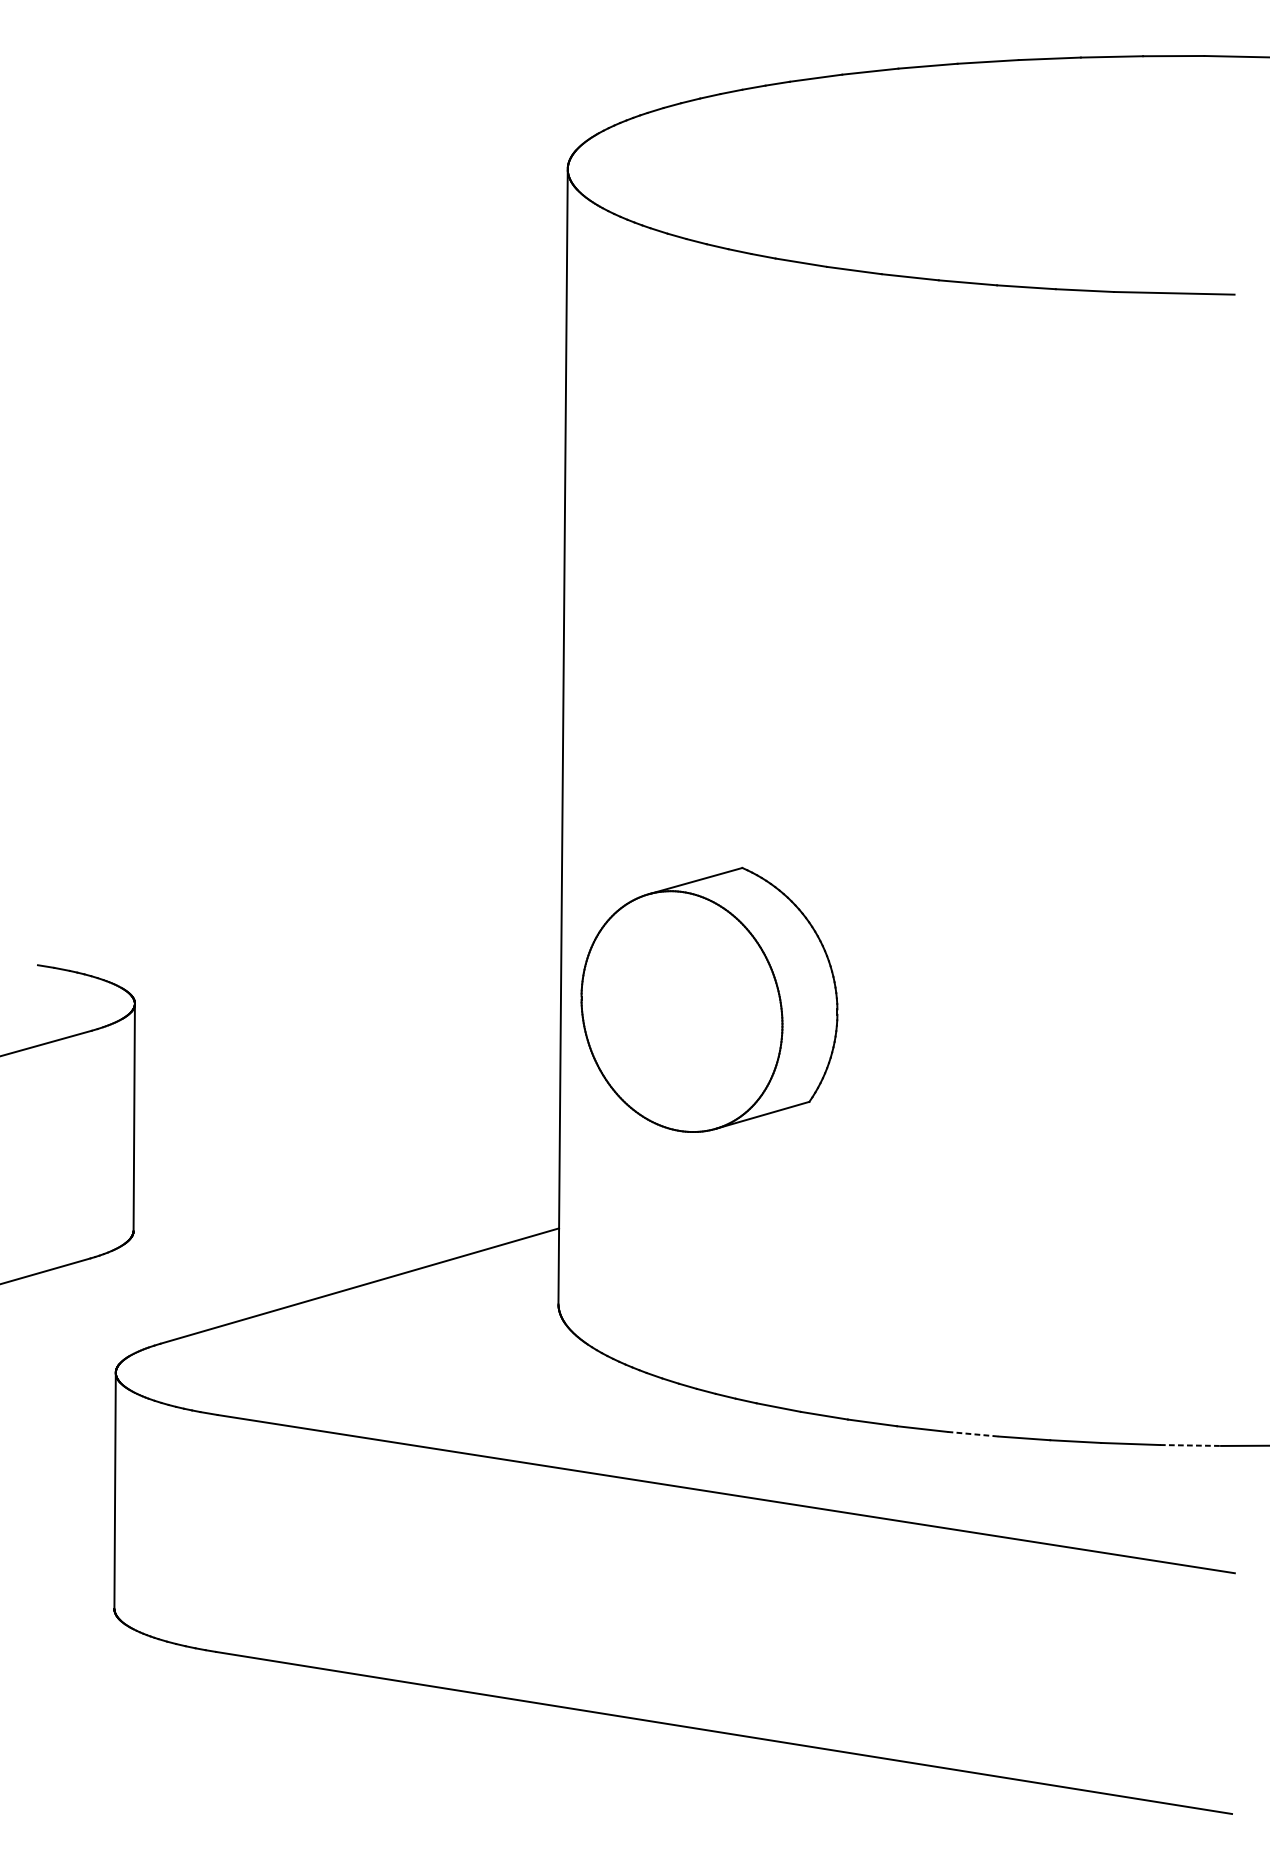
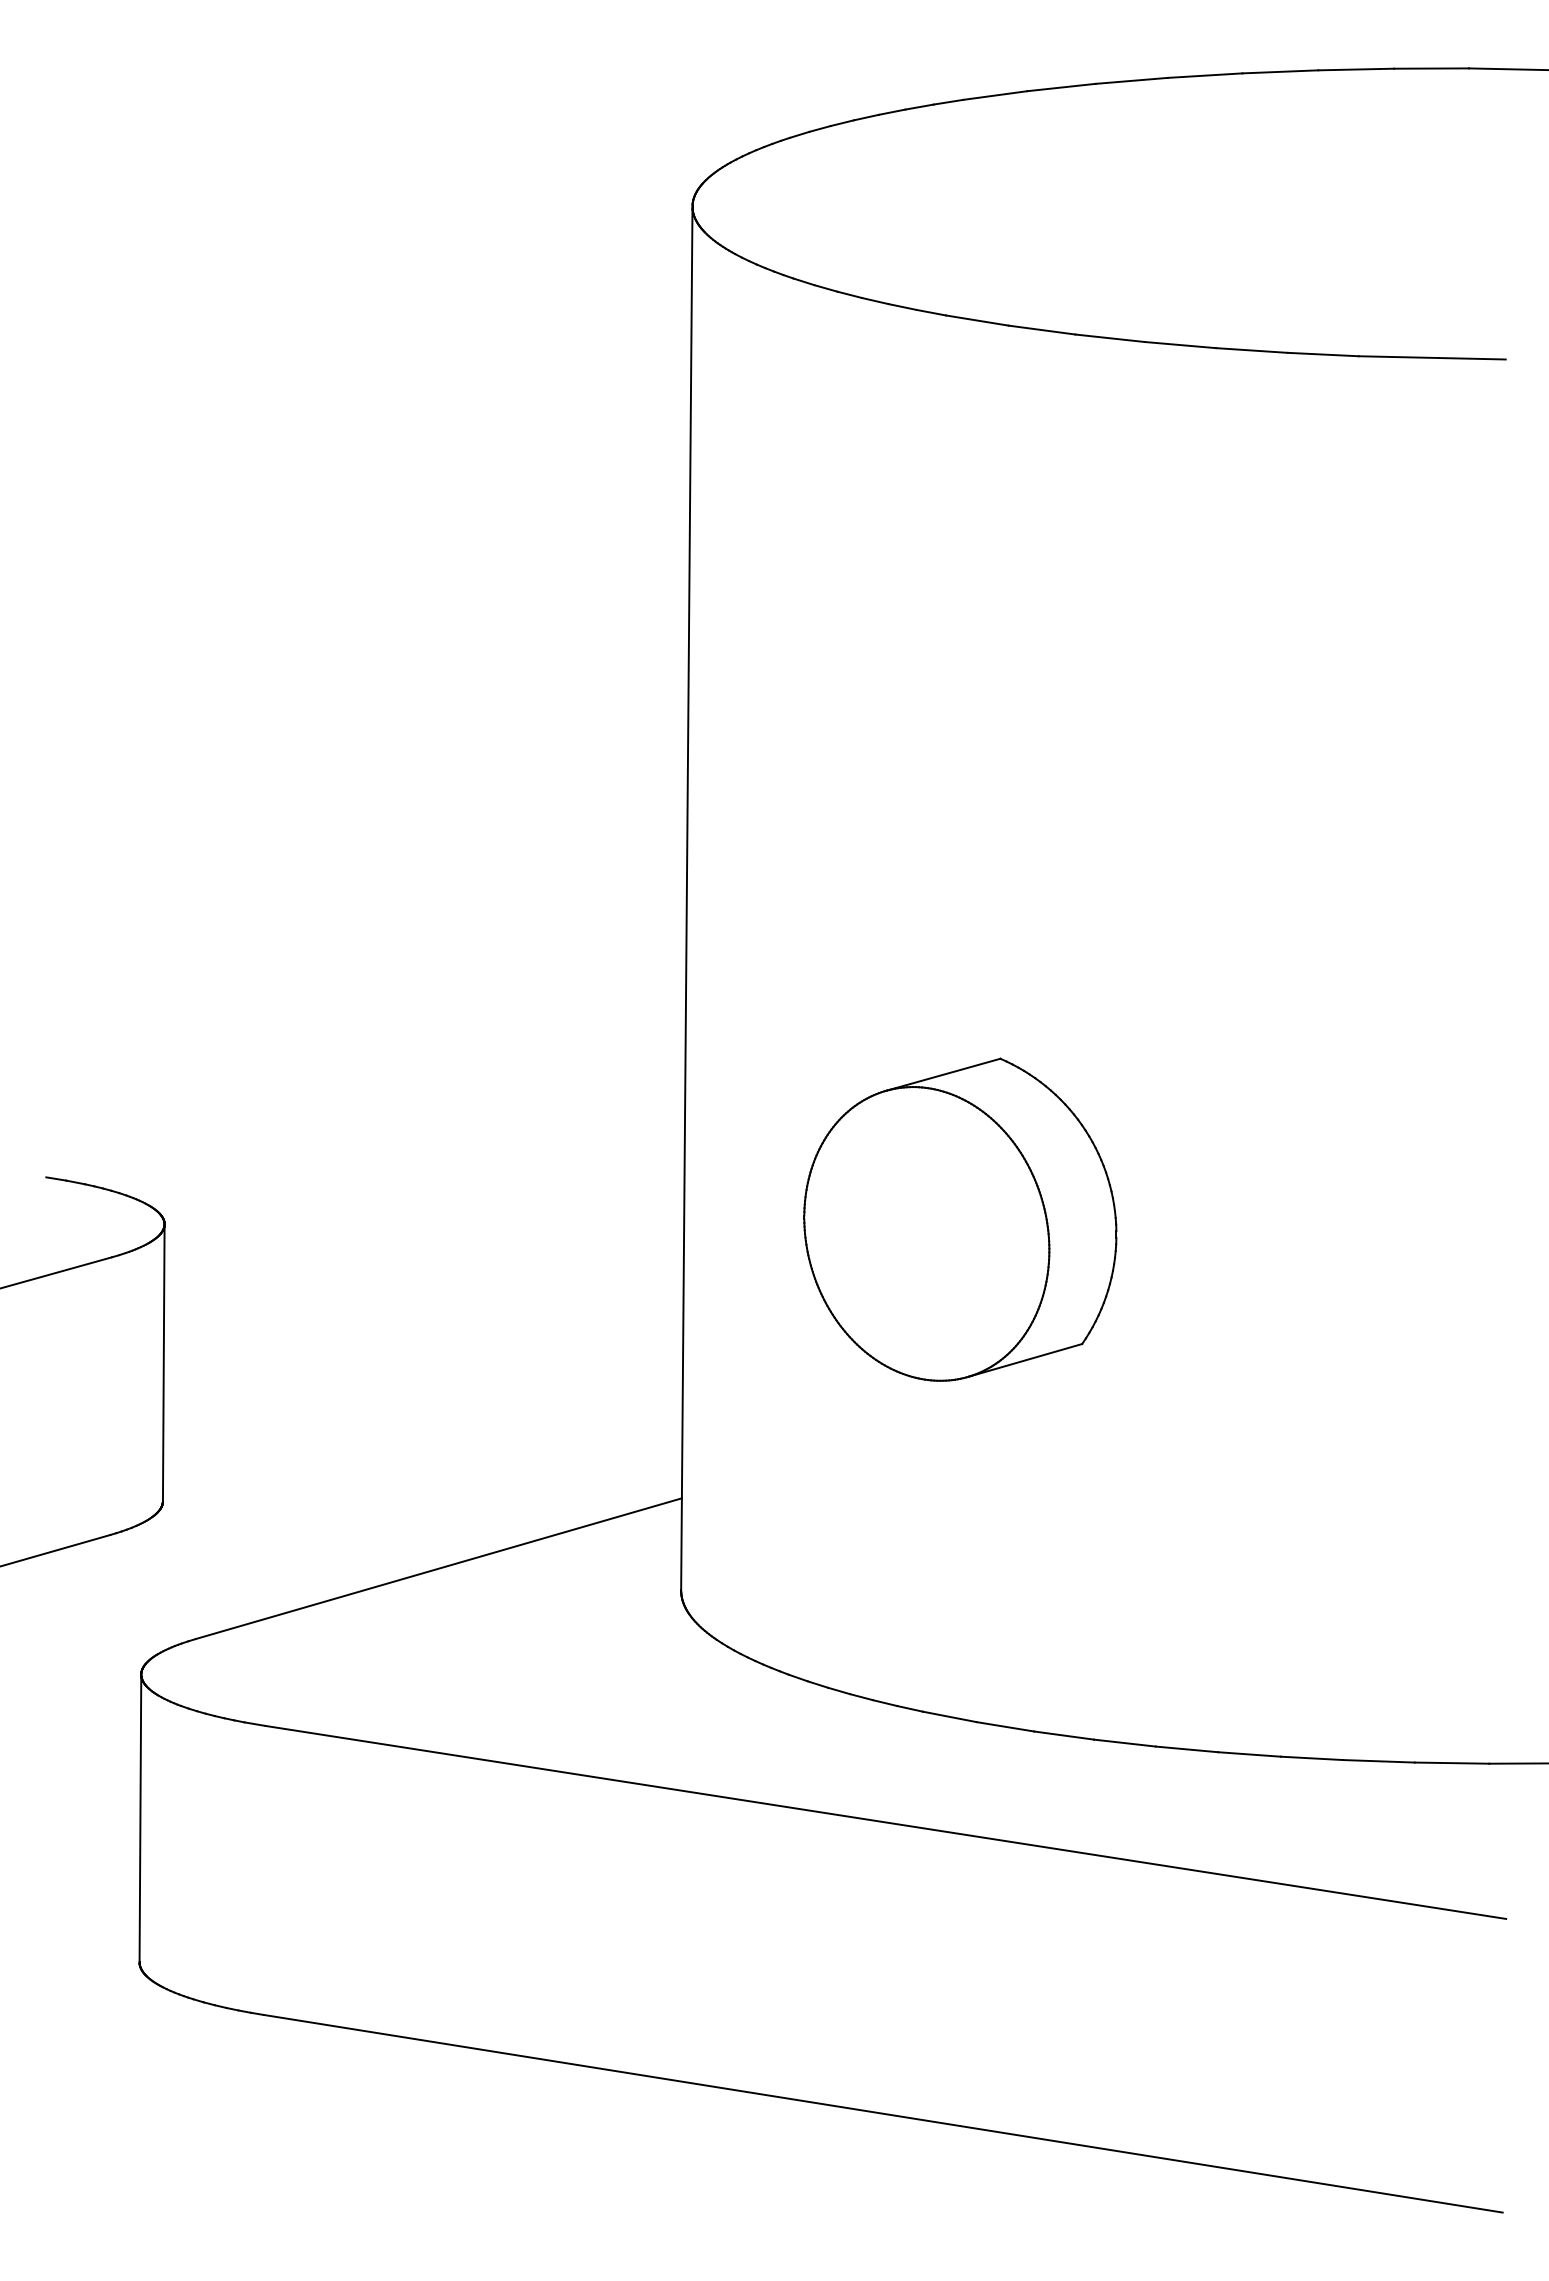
part: (709, 999) -> (960, 1219), moved
line: (973, 1434) -> (1187, 1749), dashed -> solid
line: (1190, 1445) -> (1452, 1763), dashed -> solid

